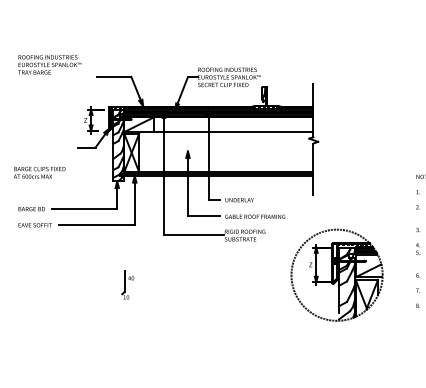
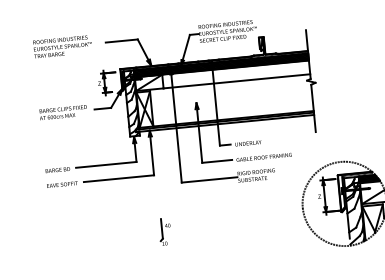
text: (49, 64) -> (62, 46), moved
text: (39, 172) -> (63, 112), moved
part: (127, 284) -> (164, 231), moved

